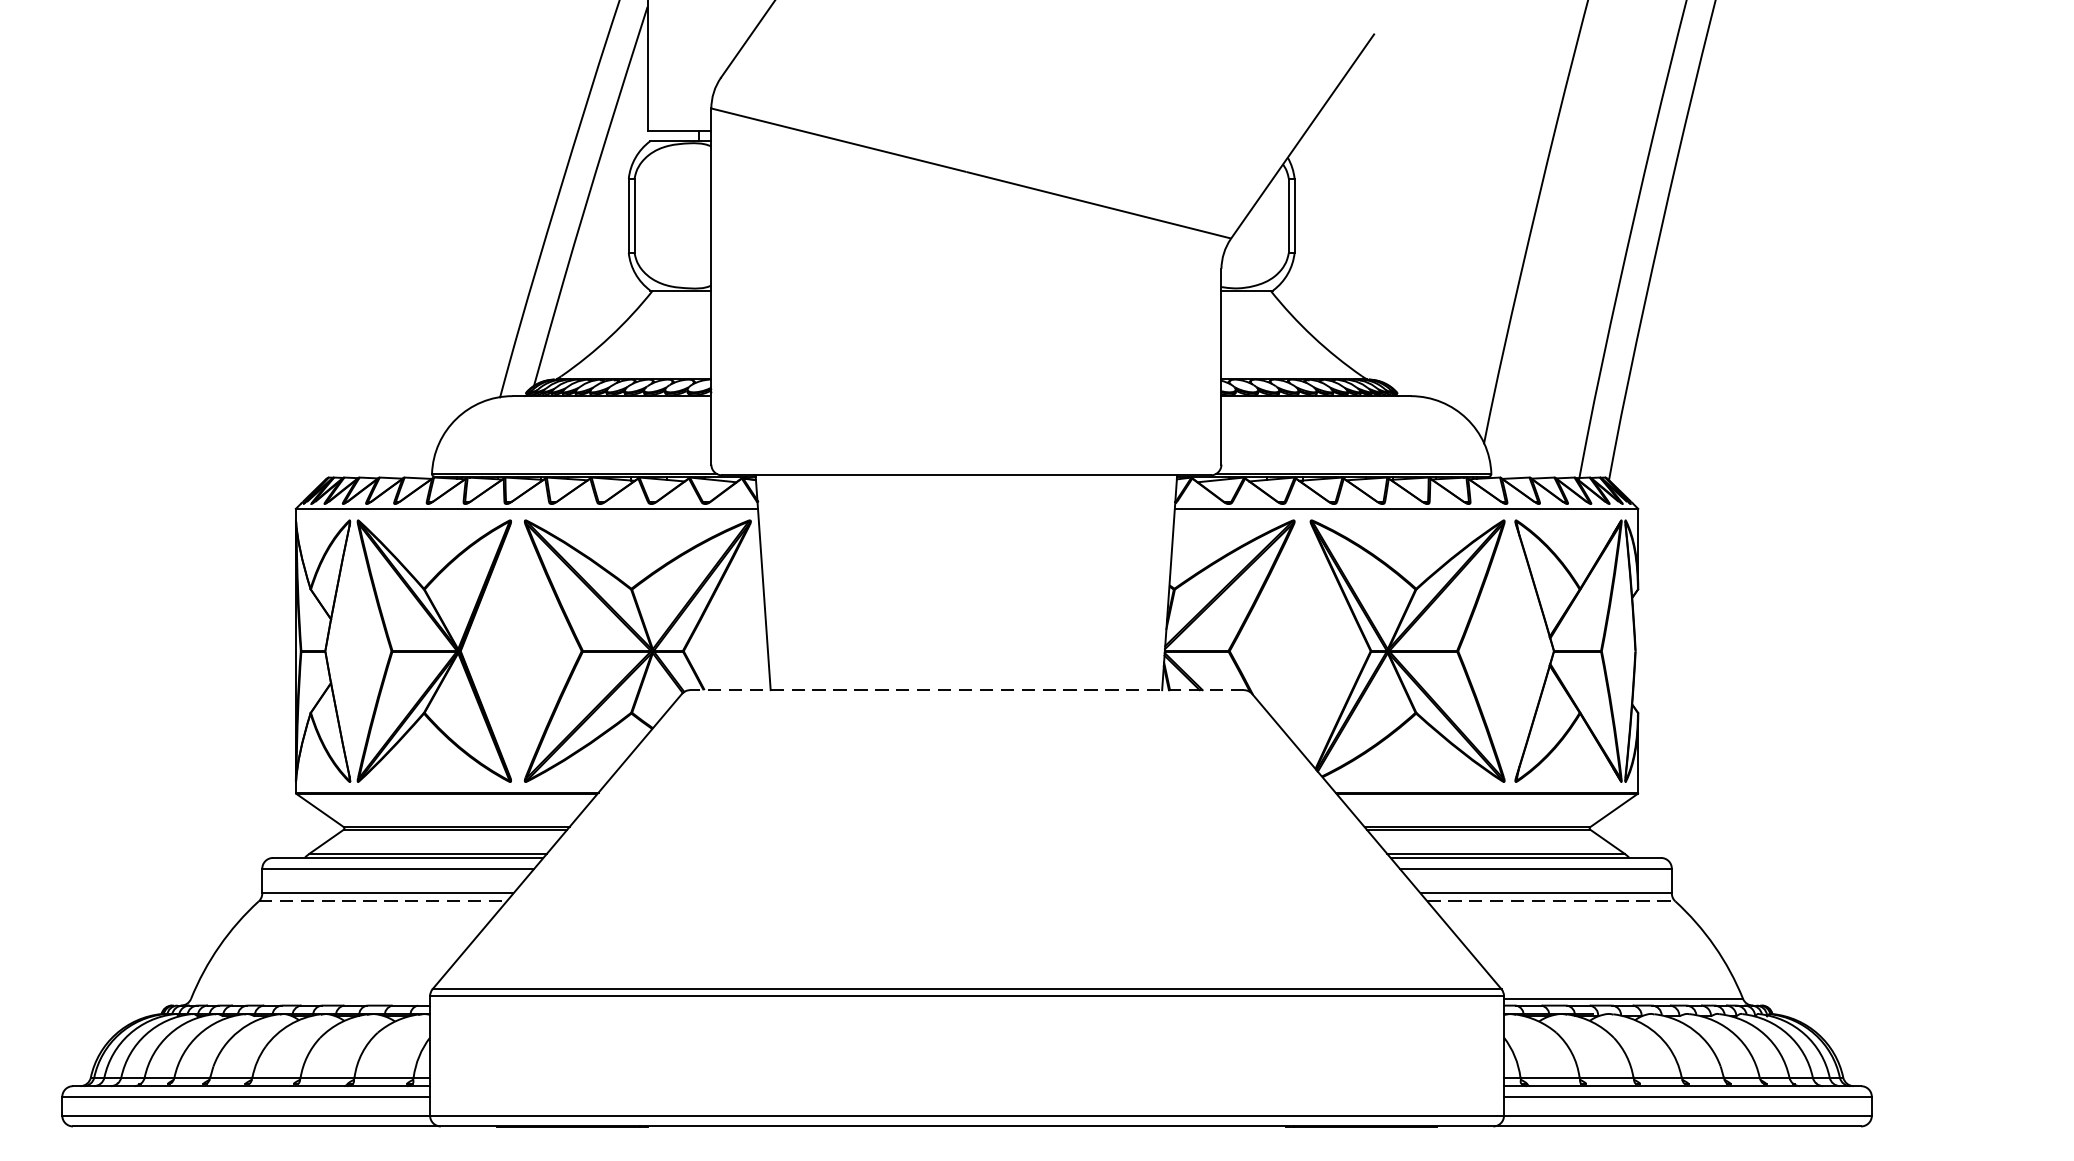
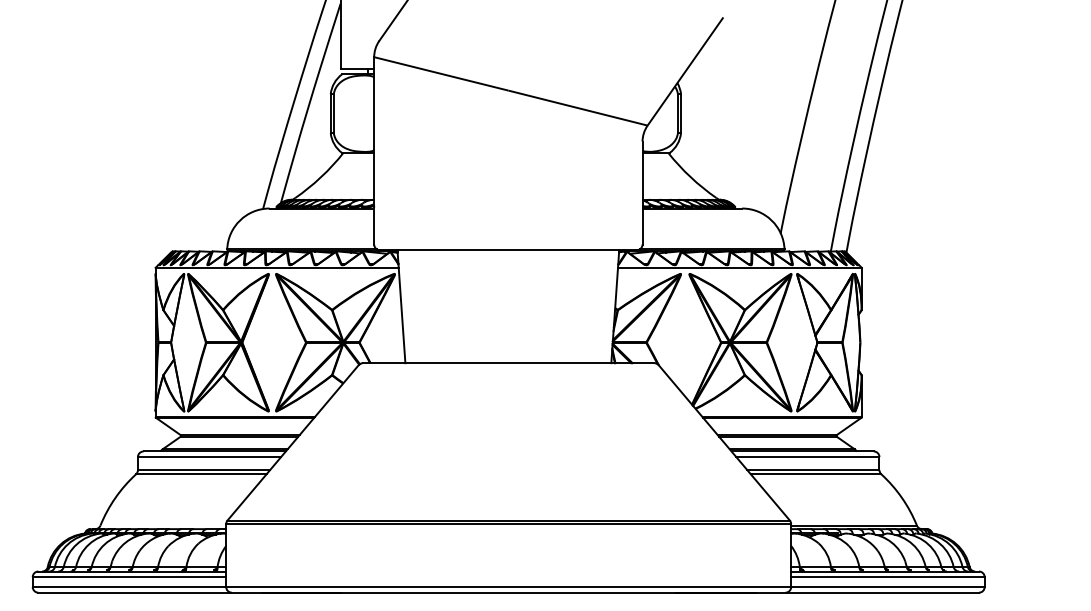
line: (966, 690) -> (508, 363), dashed -> solid
line: (383, 901) -> (201, 474), dashed -> solid
line: (1552, 901) -> (816, 474), dashed -> solid

